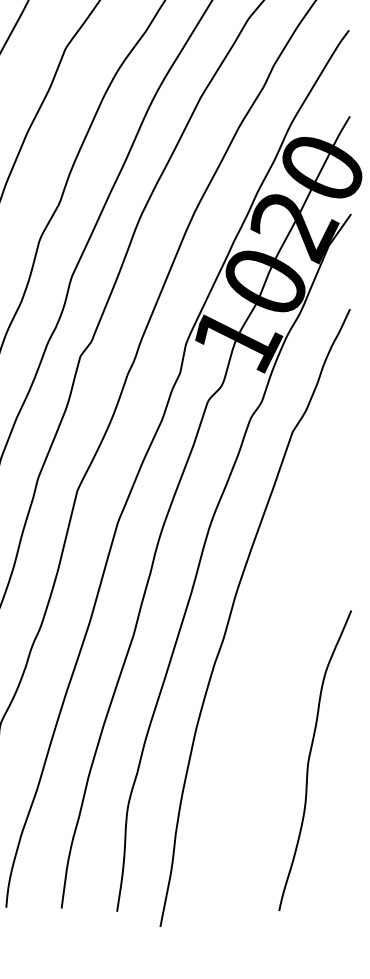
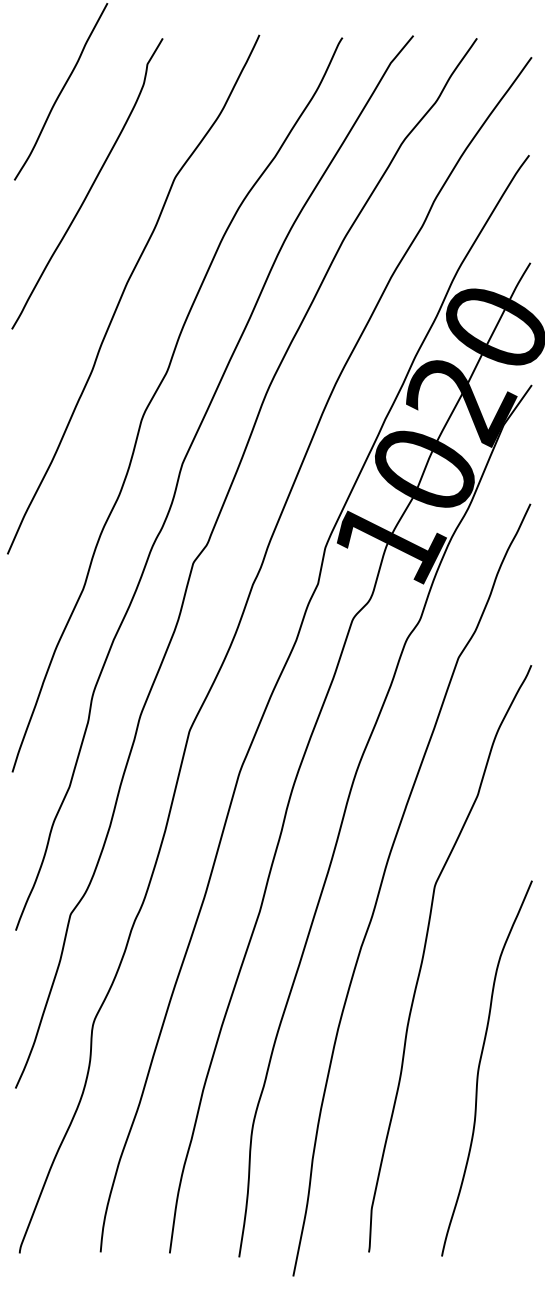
curve: (265, 670) -> (424, 955), added

